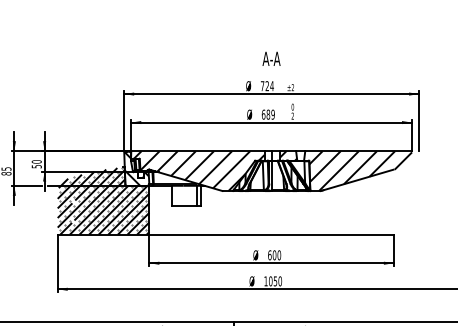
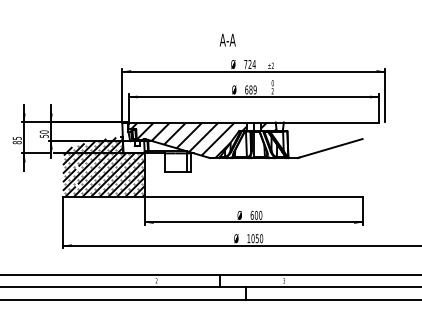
text: (271, 58) -> (227, 39), moved
hatch: (136, 167) -> (133, 137), removed
hatch: (360, 171) -> (333, 140), removed

